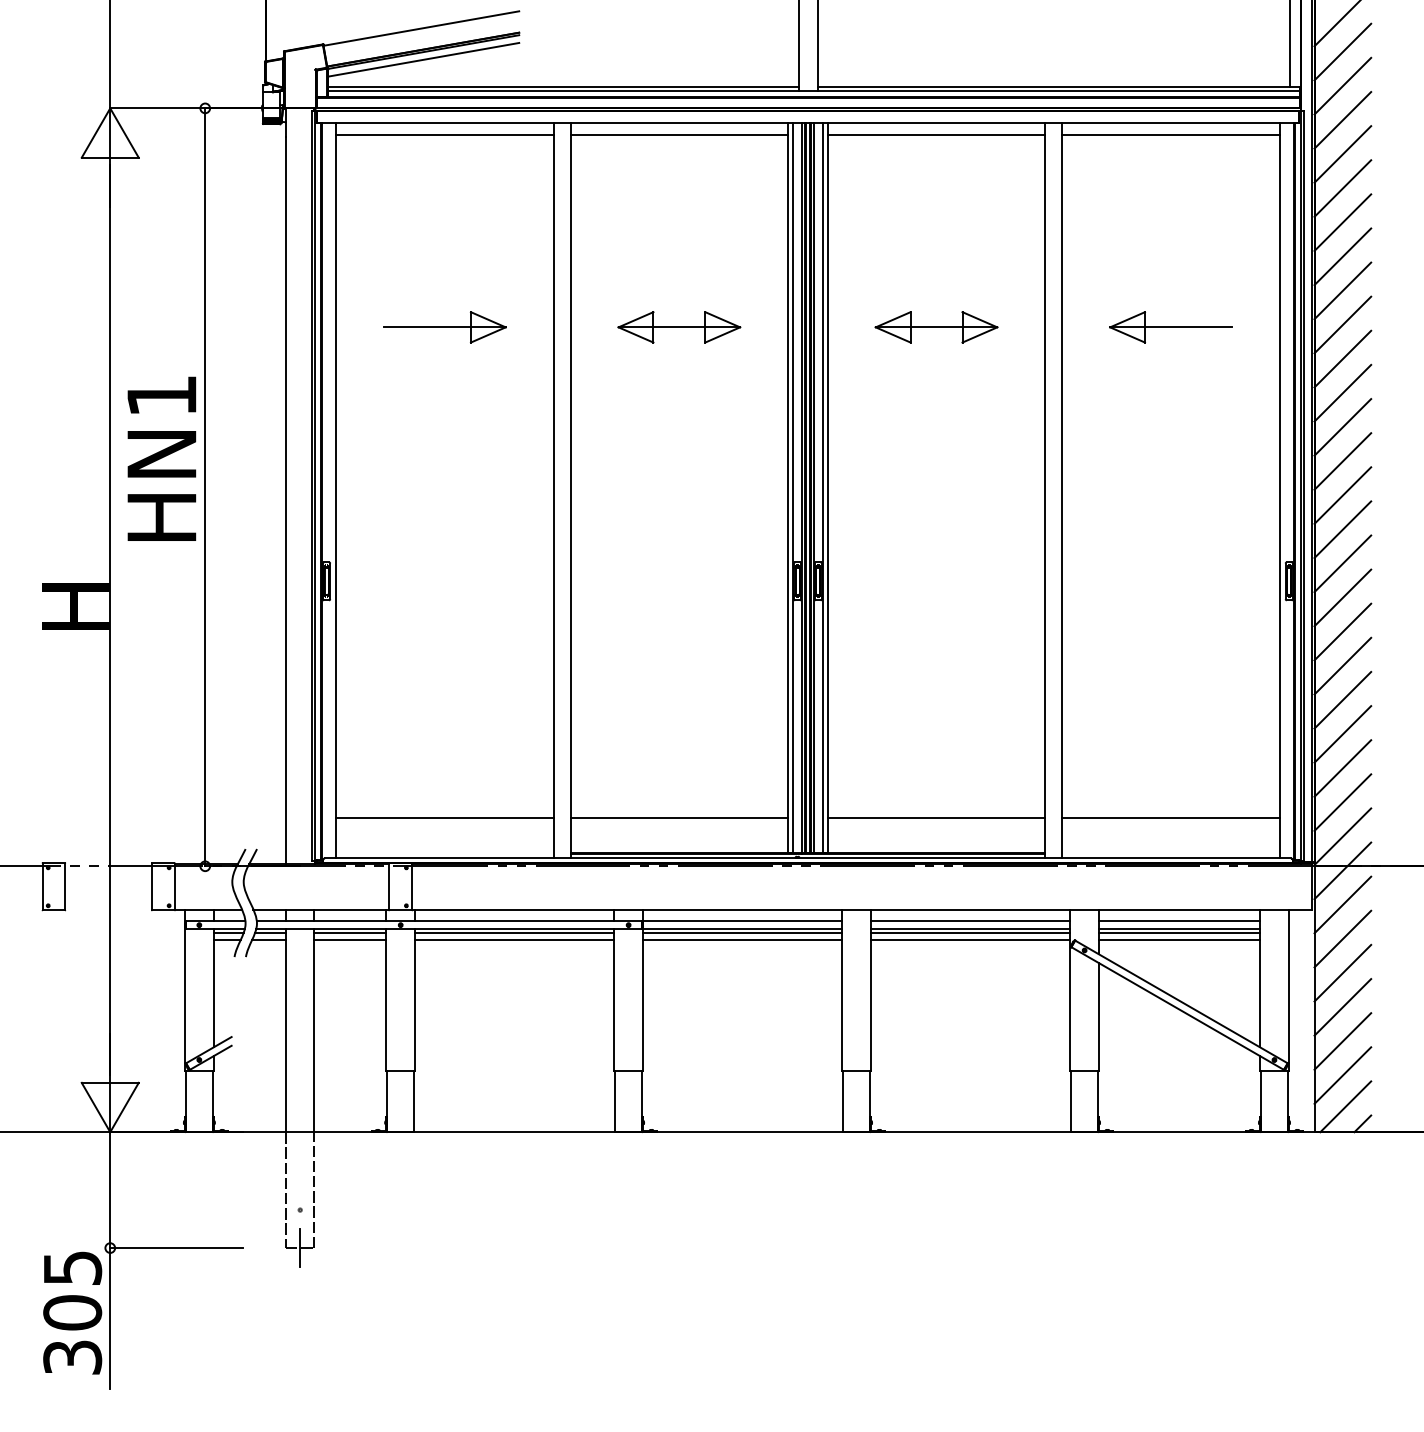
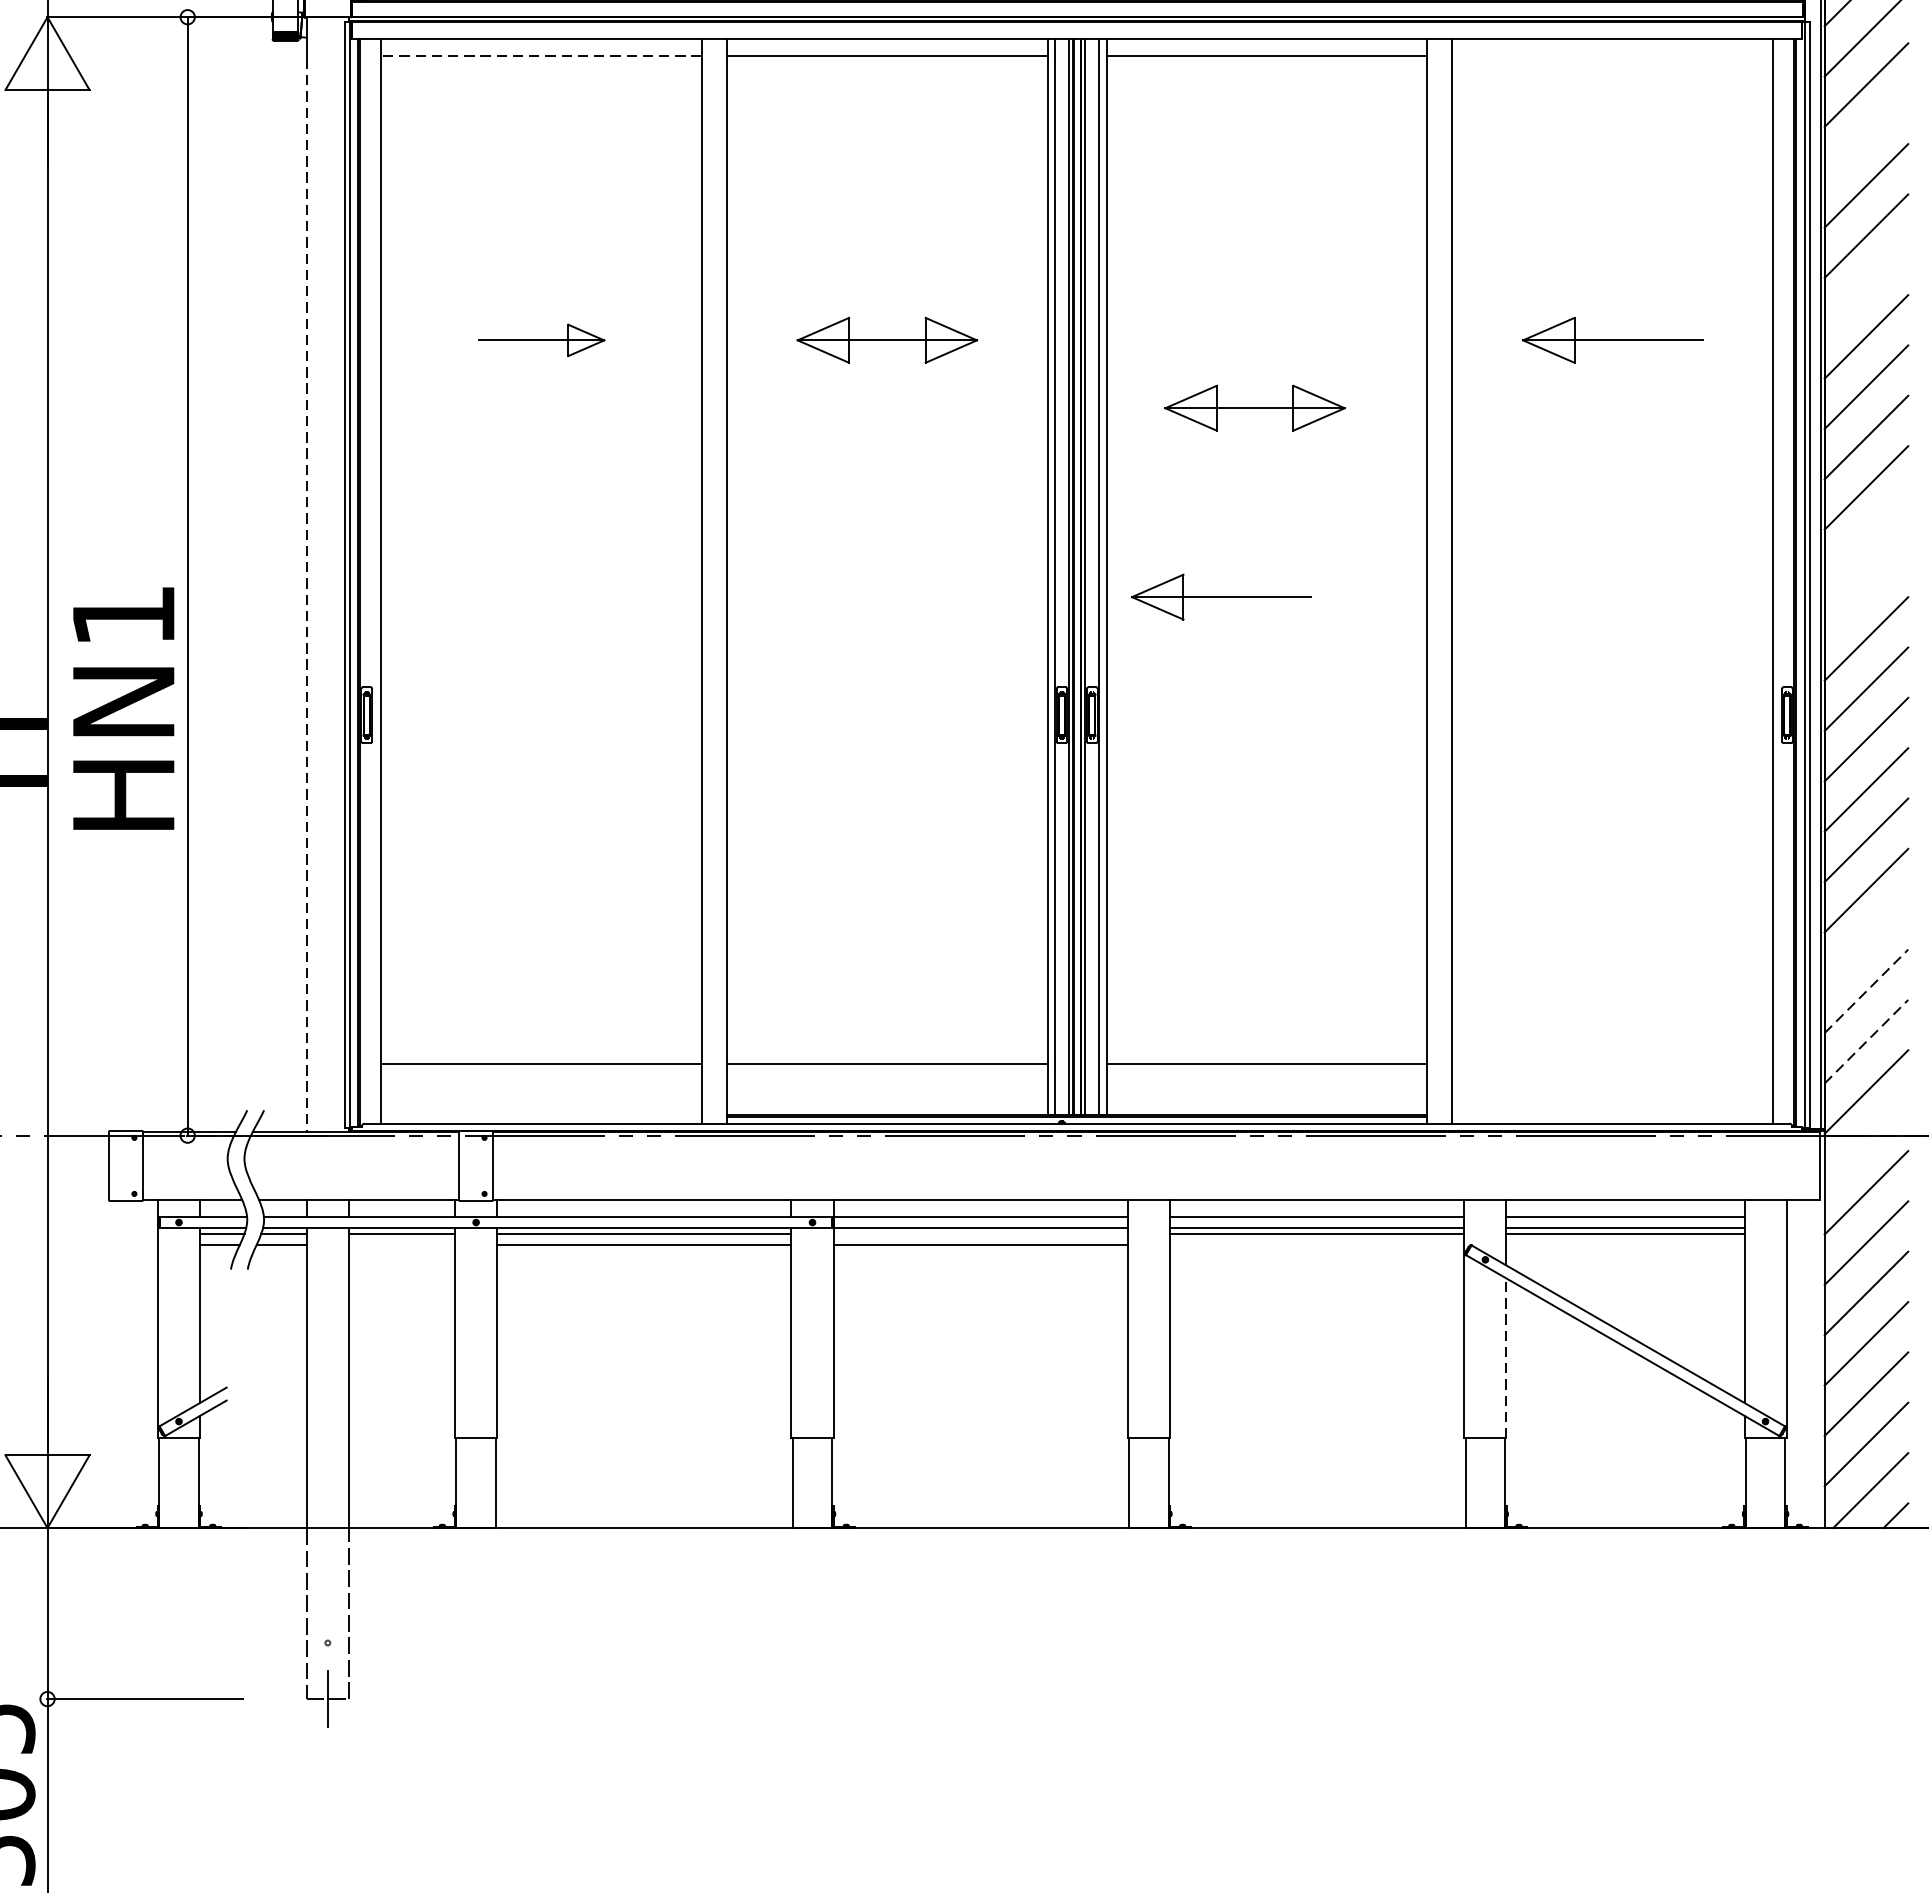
line: (444, 134) -> (540, 55), solid -> dashed
line: (1170, 134) -> (1612, 55), removed
line: (1342, 188) -> (1865, 135), removed
line: (1342, 290) -> (1865, 285), removed
part: (444, 327) -> (540, 340), size x0.7
part: (936, 327) -> (1255, 408), moved
text: (161, 458) -> (123, 708), moved
line: (1342, 461) -> (1865, 538), removed
line: (1342, 495) -> (1865, 588), removed
line: (285, 500) -> (306, 595), solid -> dashed
part: (905, 501) -> (1221, 597), added
line: (1342, 734) -> (1865, 941), removed
line: (1343, 768) -> (1867, 991), solid -> dashed
line: (1343, 802) -> (1867, 1041), solid -> dashed
line: (1170, 817) -> (1612, 1063), removed
line: (1342, 870) -> (1865, 1141), removed
line: (742, 932) -> (980, 1233), removed
line: (350, 940) -> (402, 1245), removed
line: (970, 940) -> (1316, 1245), removed
line: (1179, 940) -> (1625, 1245), removed
line: (1098, 1016) -> (1505, 1357), solid -> dashed

